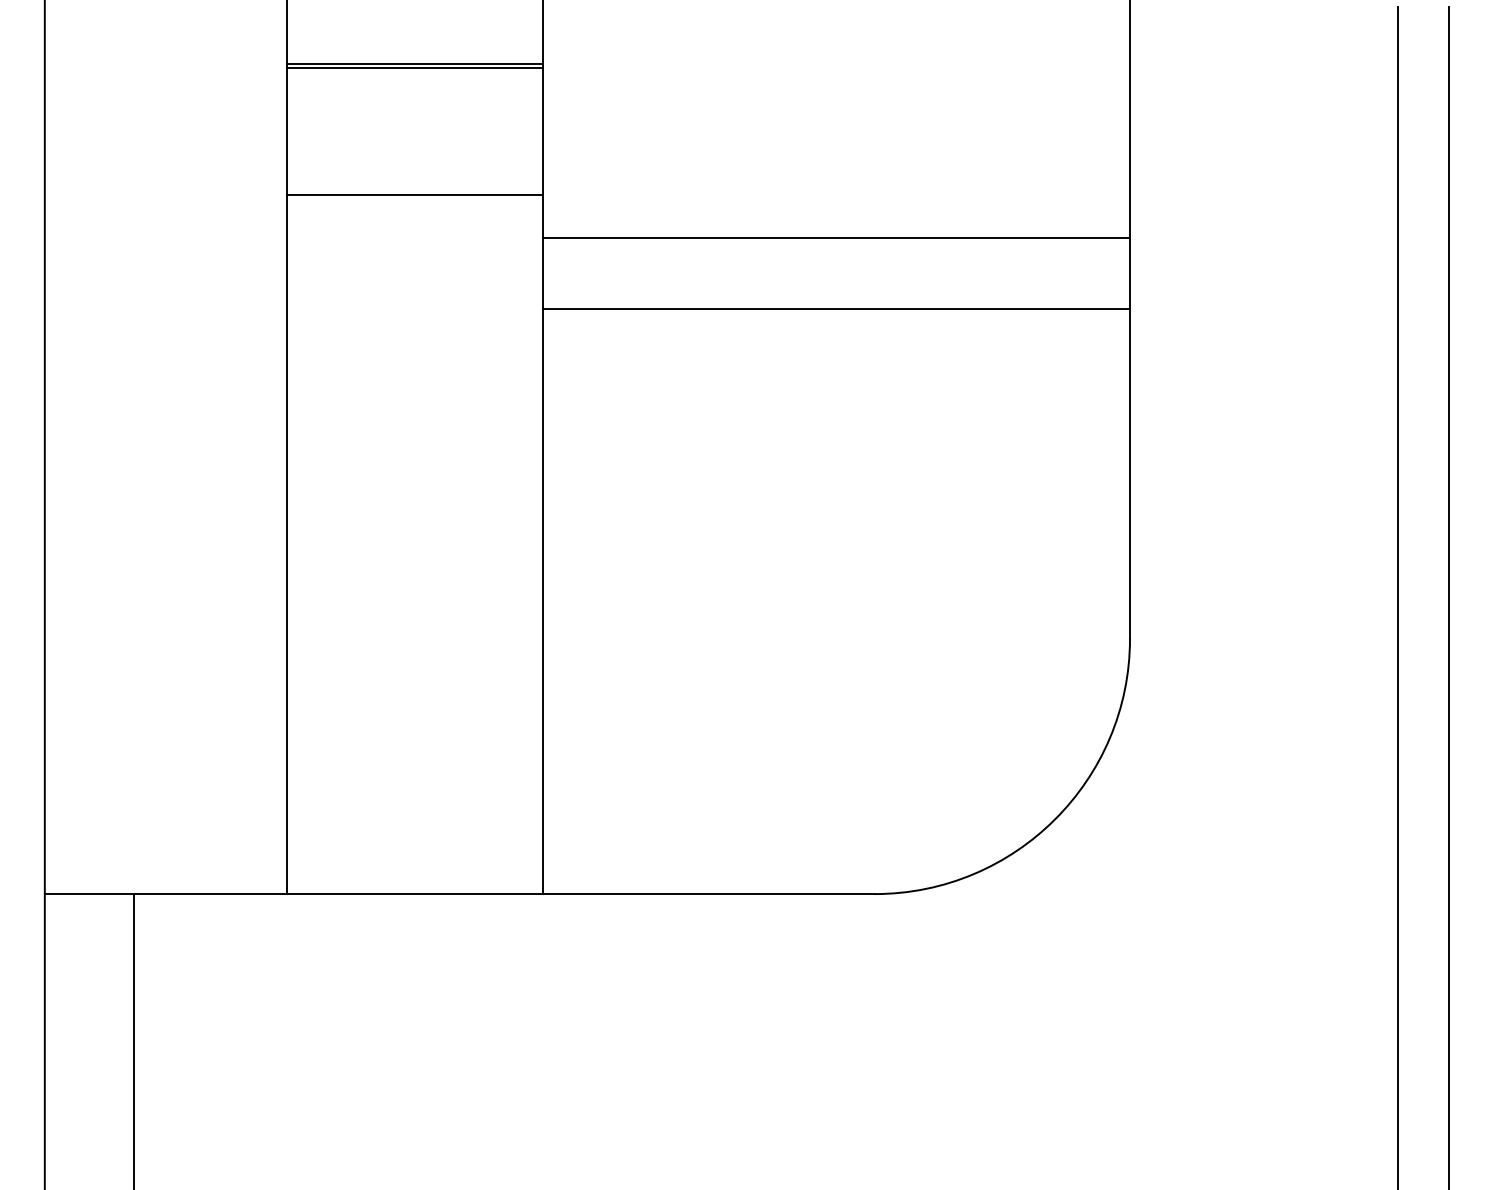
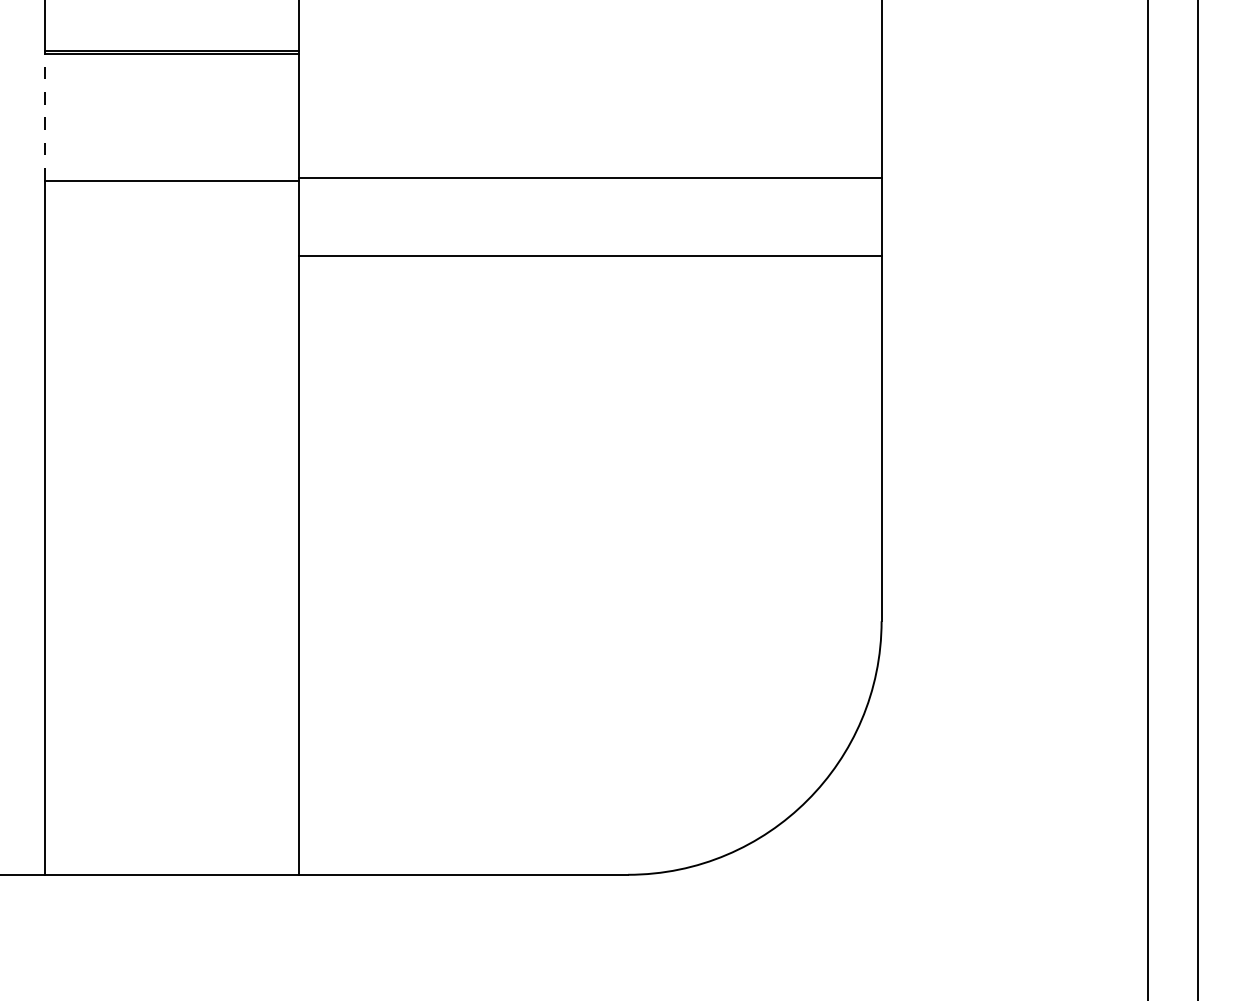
line: (287, 131) -> (45, 117), solid -> dashed
line: (836, 237) -> (590, 177), moved
line: (836, 309) -> (590, 256), moved

